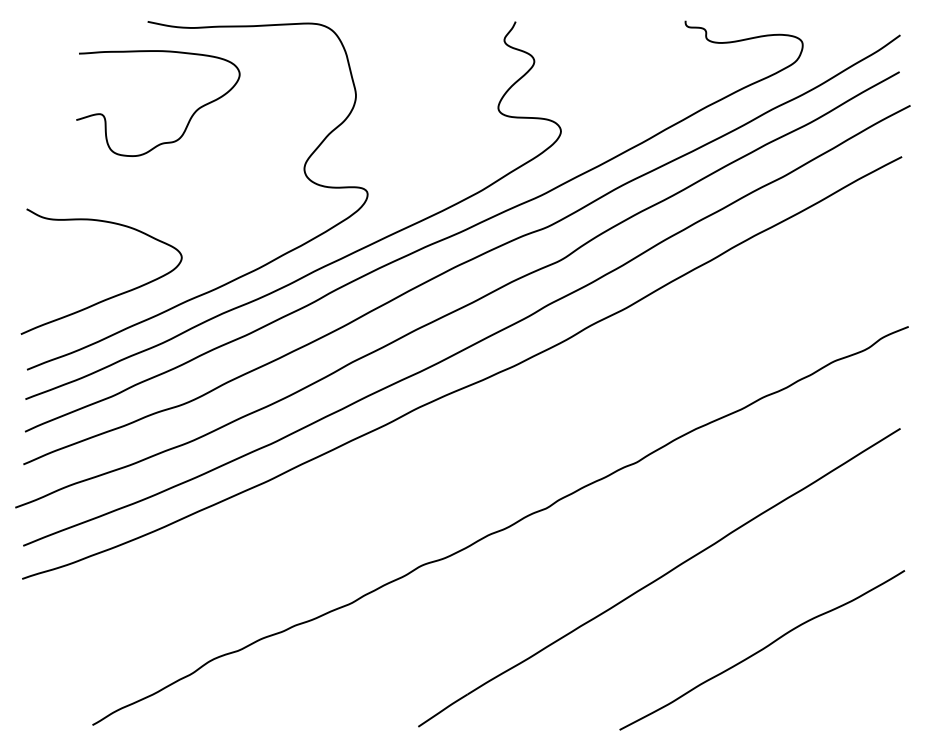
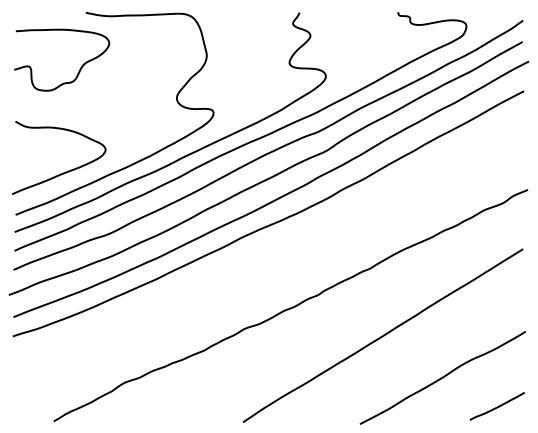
curve: (190, 116) -> (80, 67), moved
line: (854, 699) -> (496, 406), added

